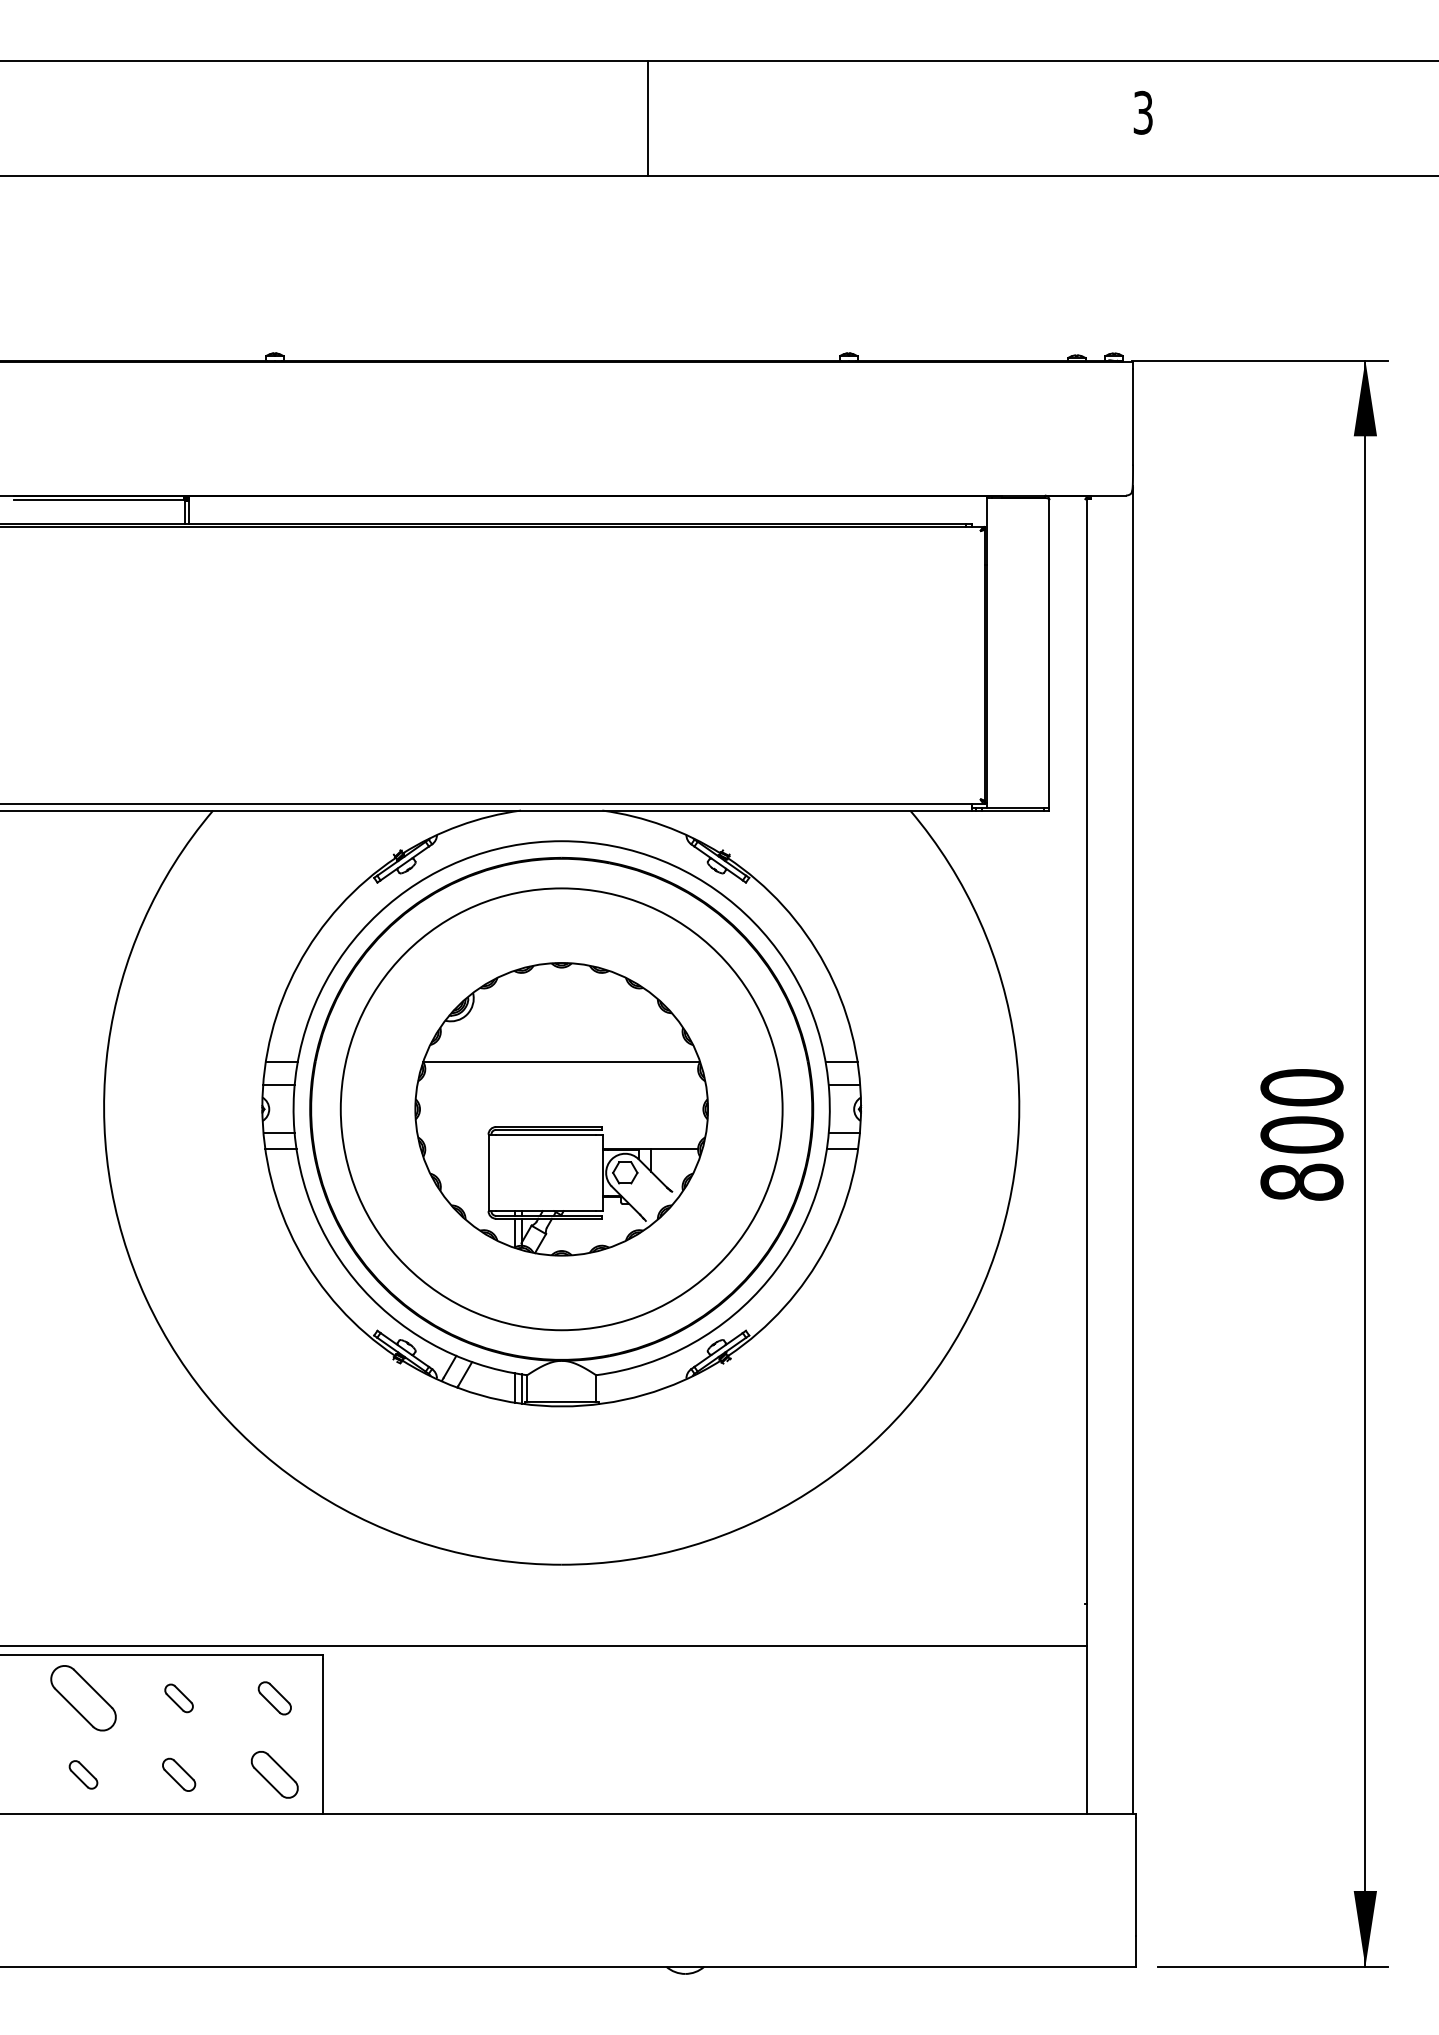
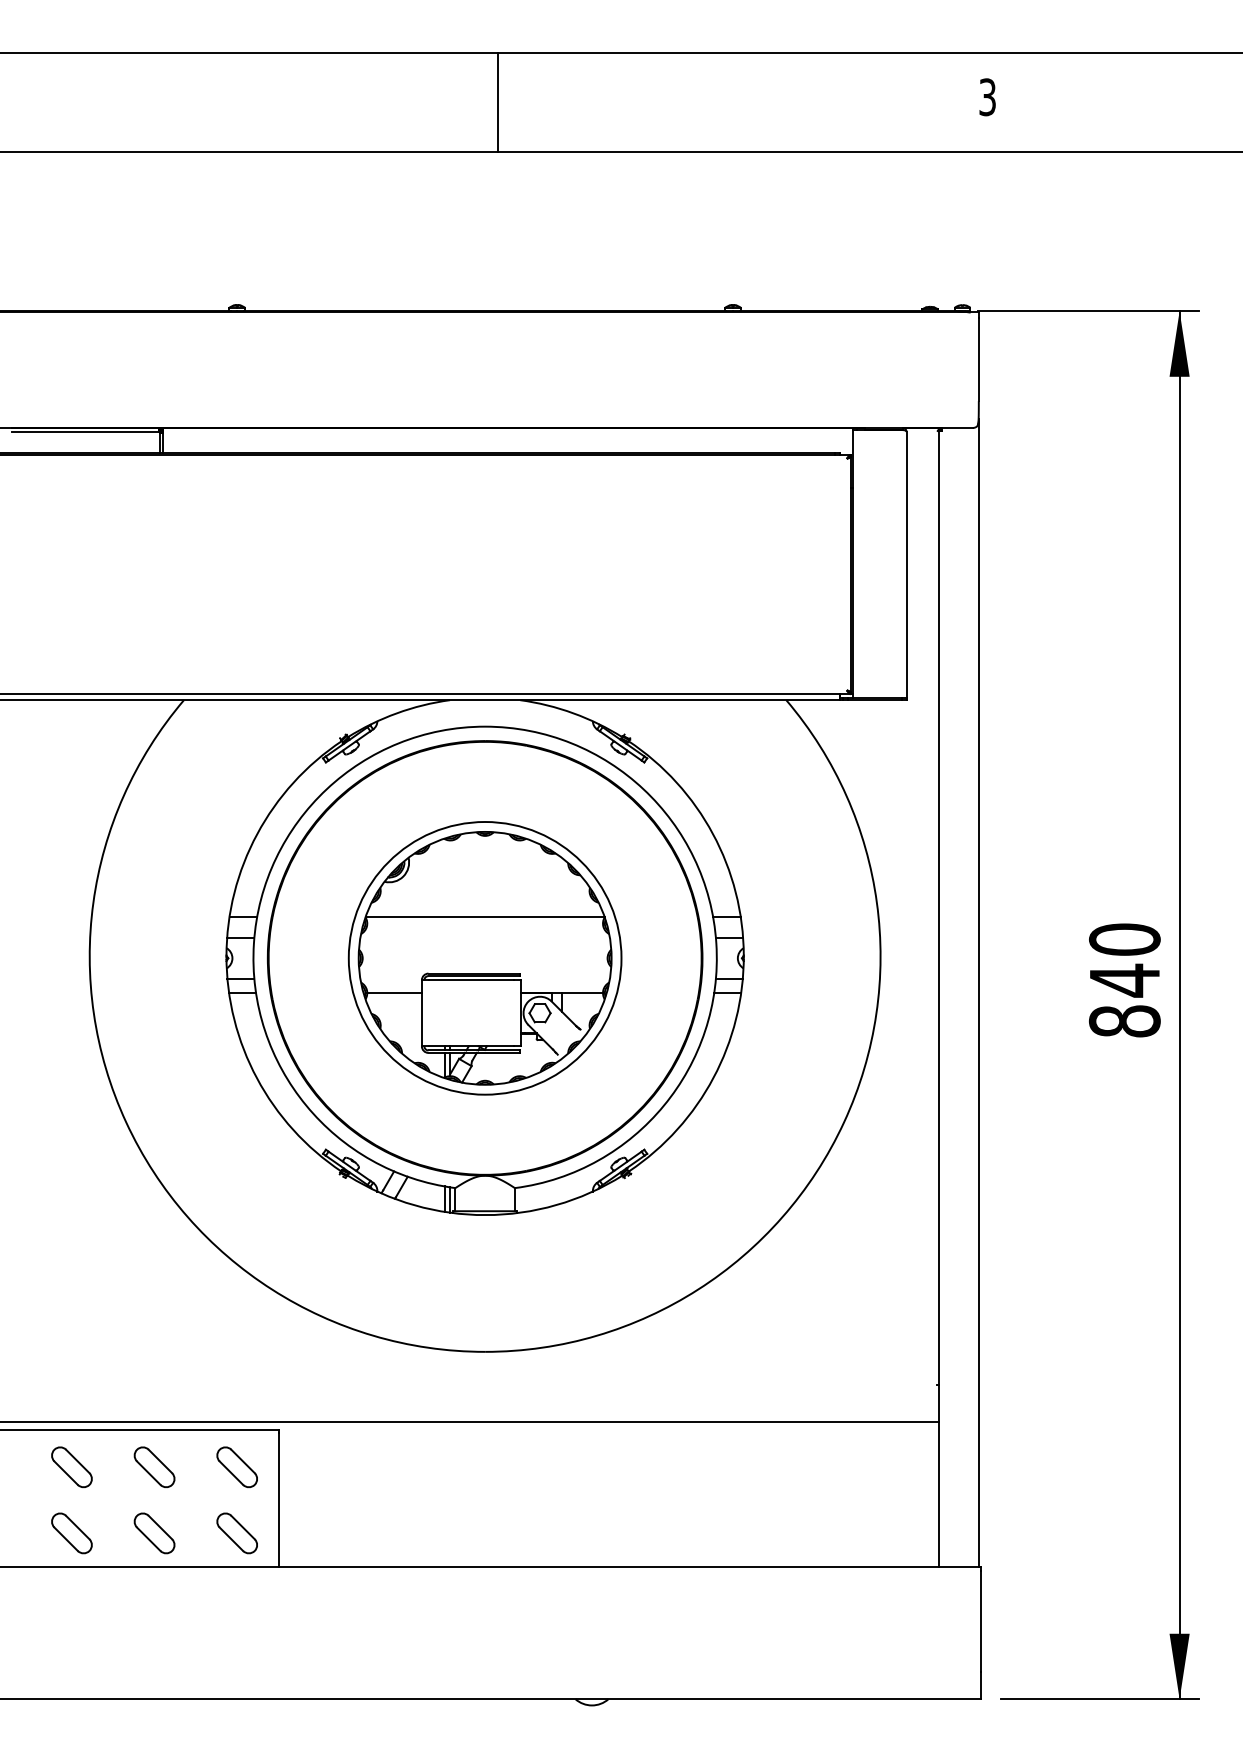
line: (648, 118) -> (497, 102), moved
circle: (561, 1109) -> (484, 958), size x0.71
text: (1301, 1134) -> (1124, 980), 800 -> 840
line: (456, 1149) -> (394, 993), added
part: (83, 1698) -> (71, 1467), size x0.71
part: (178, 1698) -> (154, 1467), size x1.67
part: (274, 1698) -> (236, 1467), size x1.43
part: (83, 1774) -> (71, 1533), size x1.67
part: (178, 1774) -> (154, 1533), size x1.43

